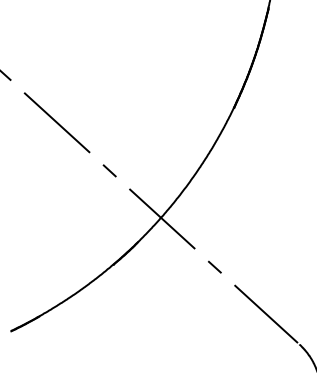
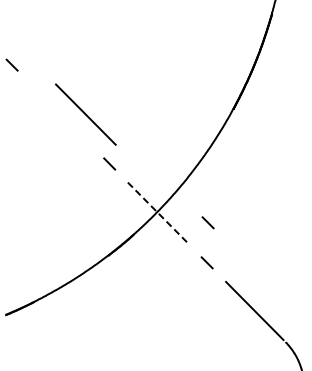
line: (56, 122) -> (85, 114), moved
line: (162, 219) -> (158, 213), solid -> dashed
line: (213, 225) -> (207, 222), added

